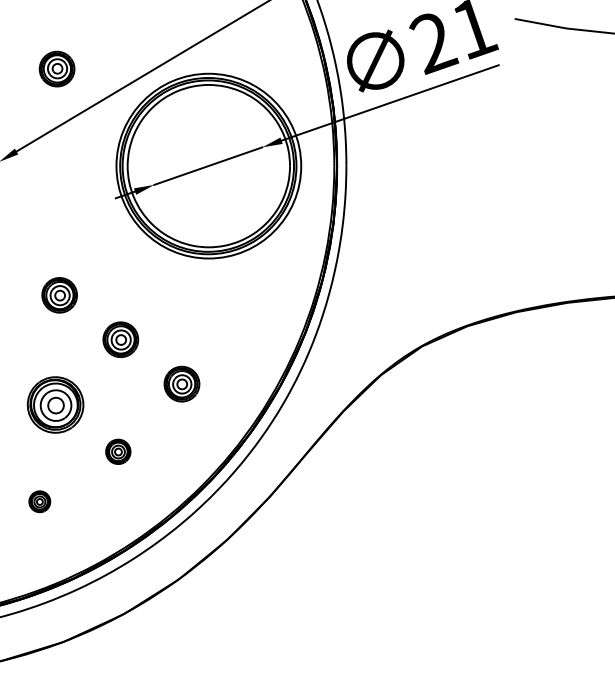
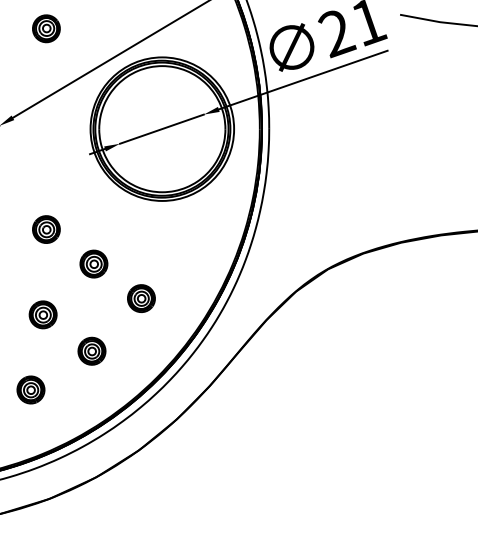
part: (57, 68) -> (46, 28), moved
part: (54, 404) -> (42, 314), size x0.62
part: (117, 450) -> (91, 350), size x1.43
part: (39, 501) -> (30, 389), size x1.67

